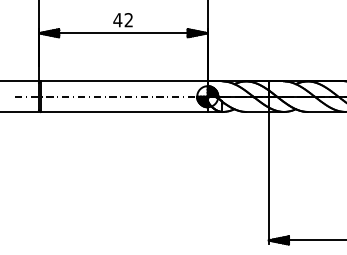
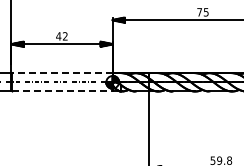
line: (124, 82) -> (62, 73), solid -> dashed
line: (125, 112) -> (63, 91), solid -> dashed

